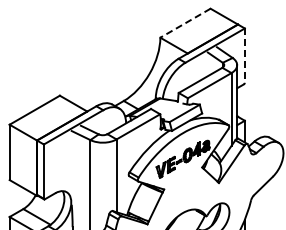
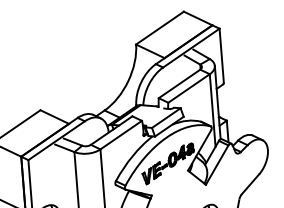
line: (185, 23) -> (160, 28), dashed -> solid
line: (244, 56) -> (221, 56), dashed -> solid

